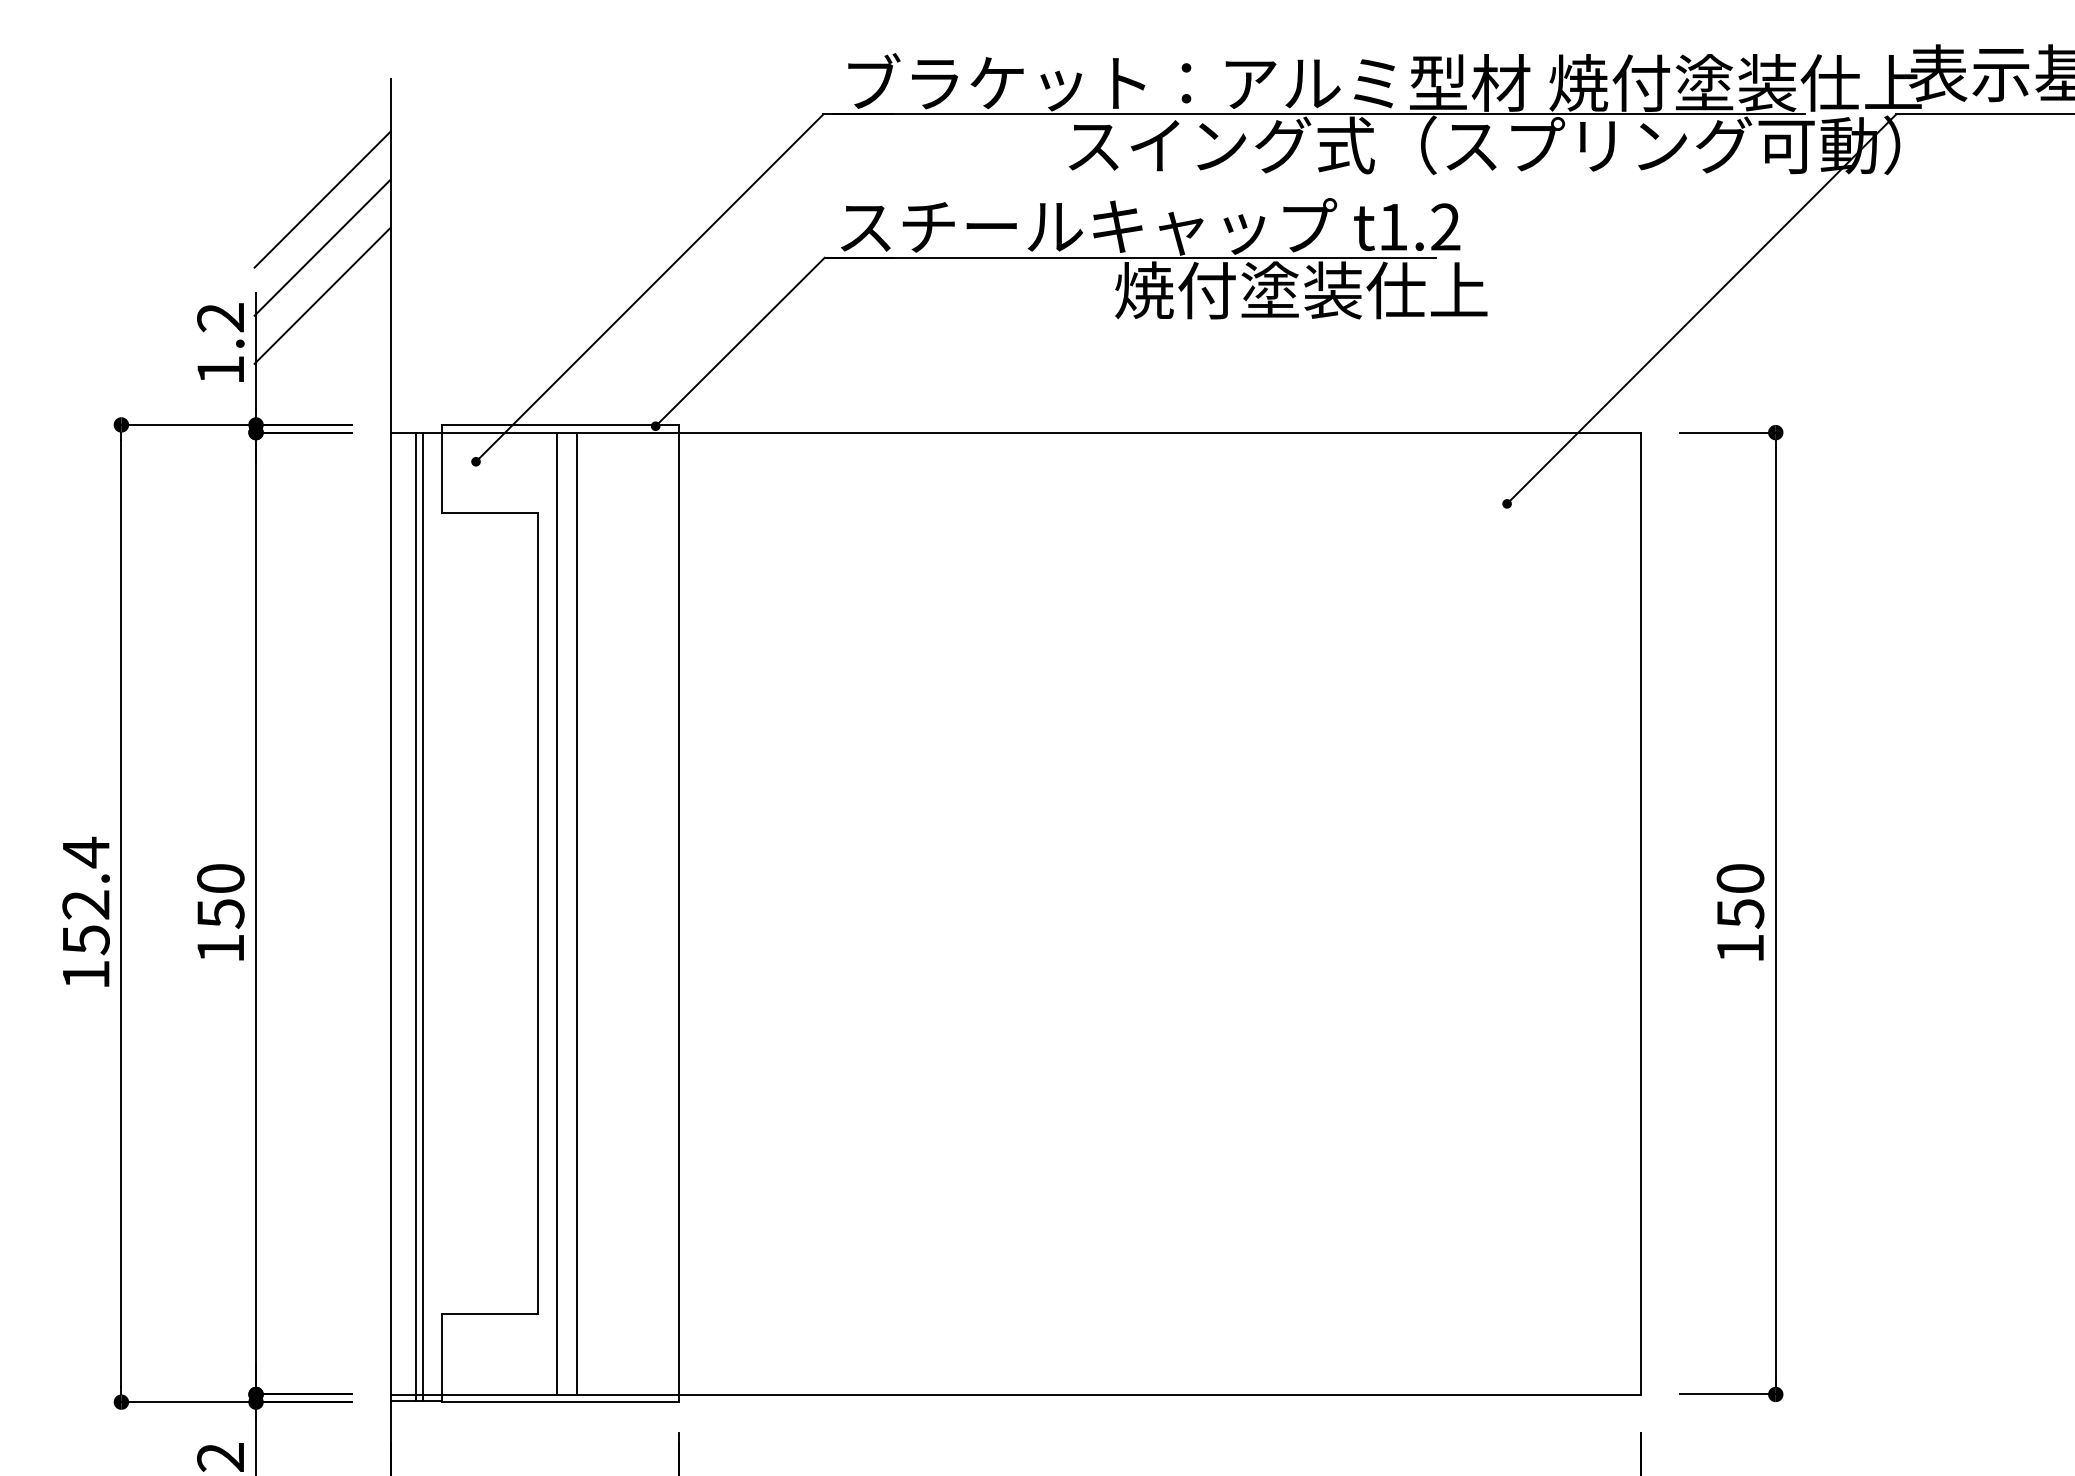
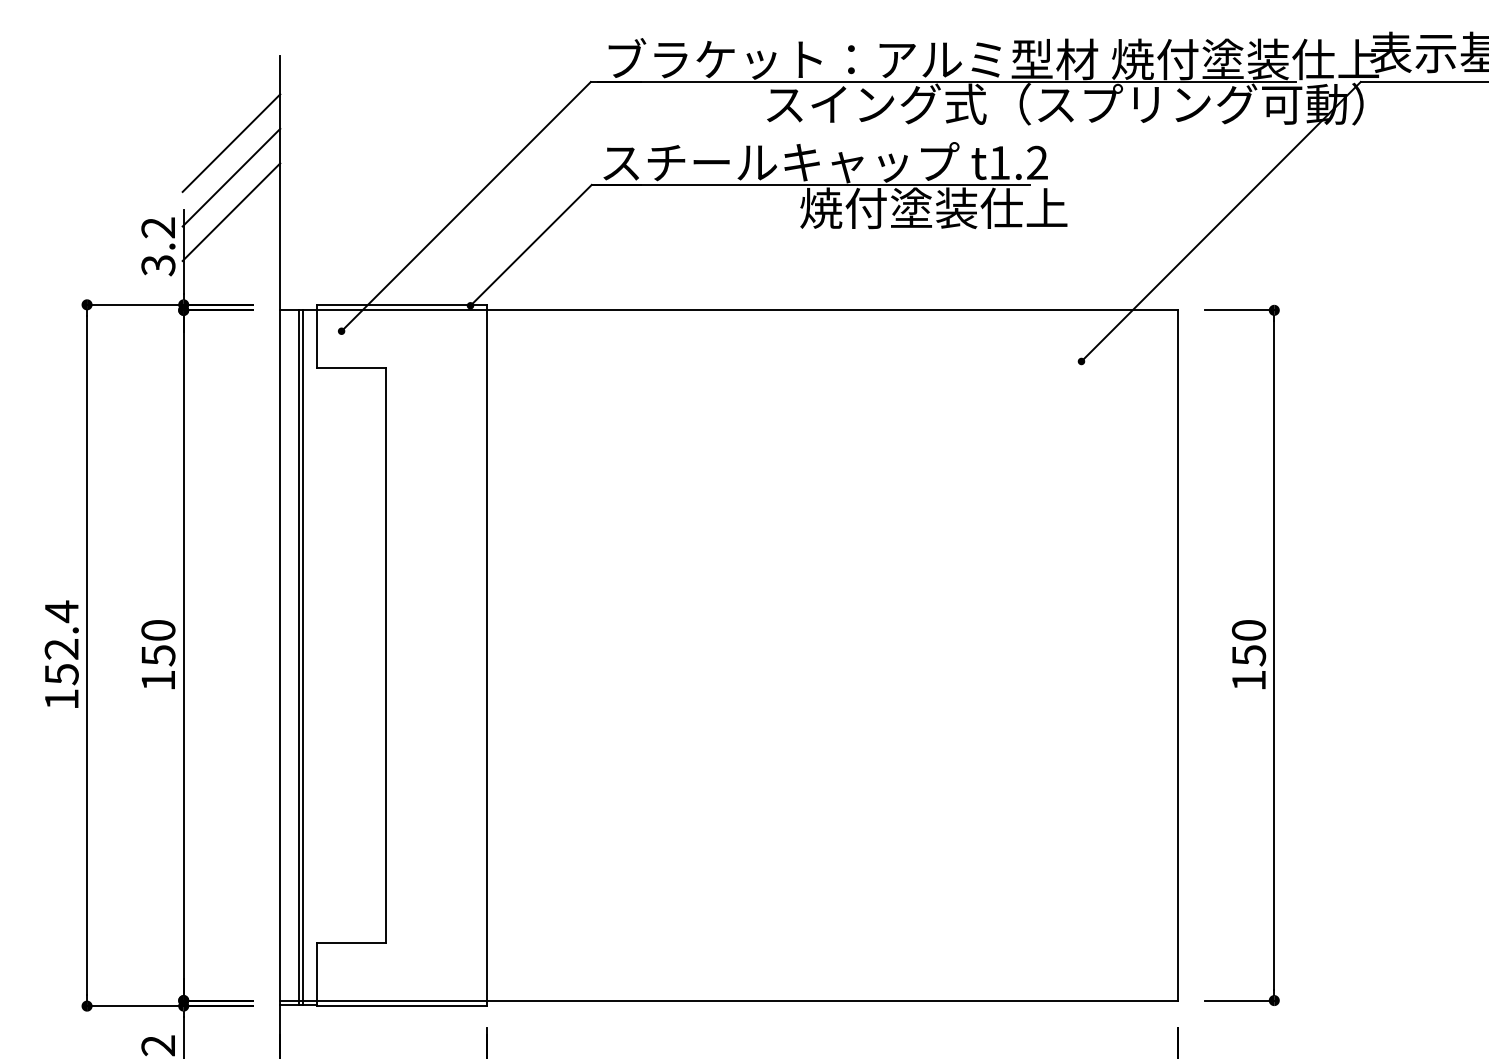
text: (220, 370) -> (158, 265), 1.2 -> 3.2
line: (556, 913) -> (399, 655), removed
line: (576, 913) -> (413, 655), removed

